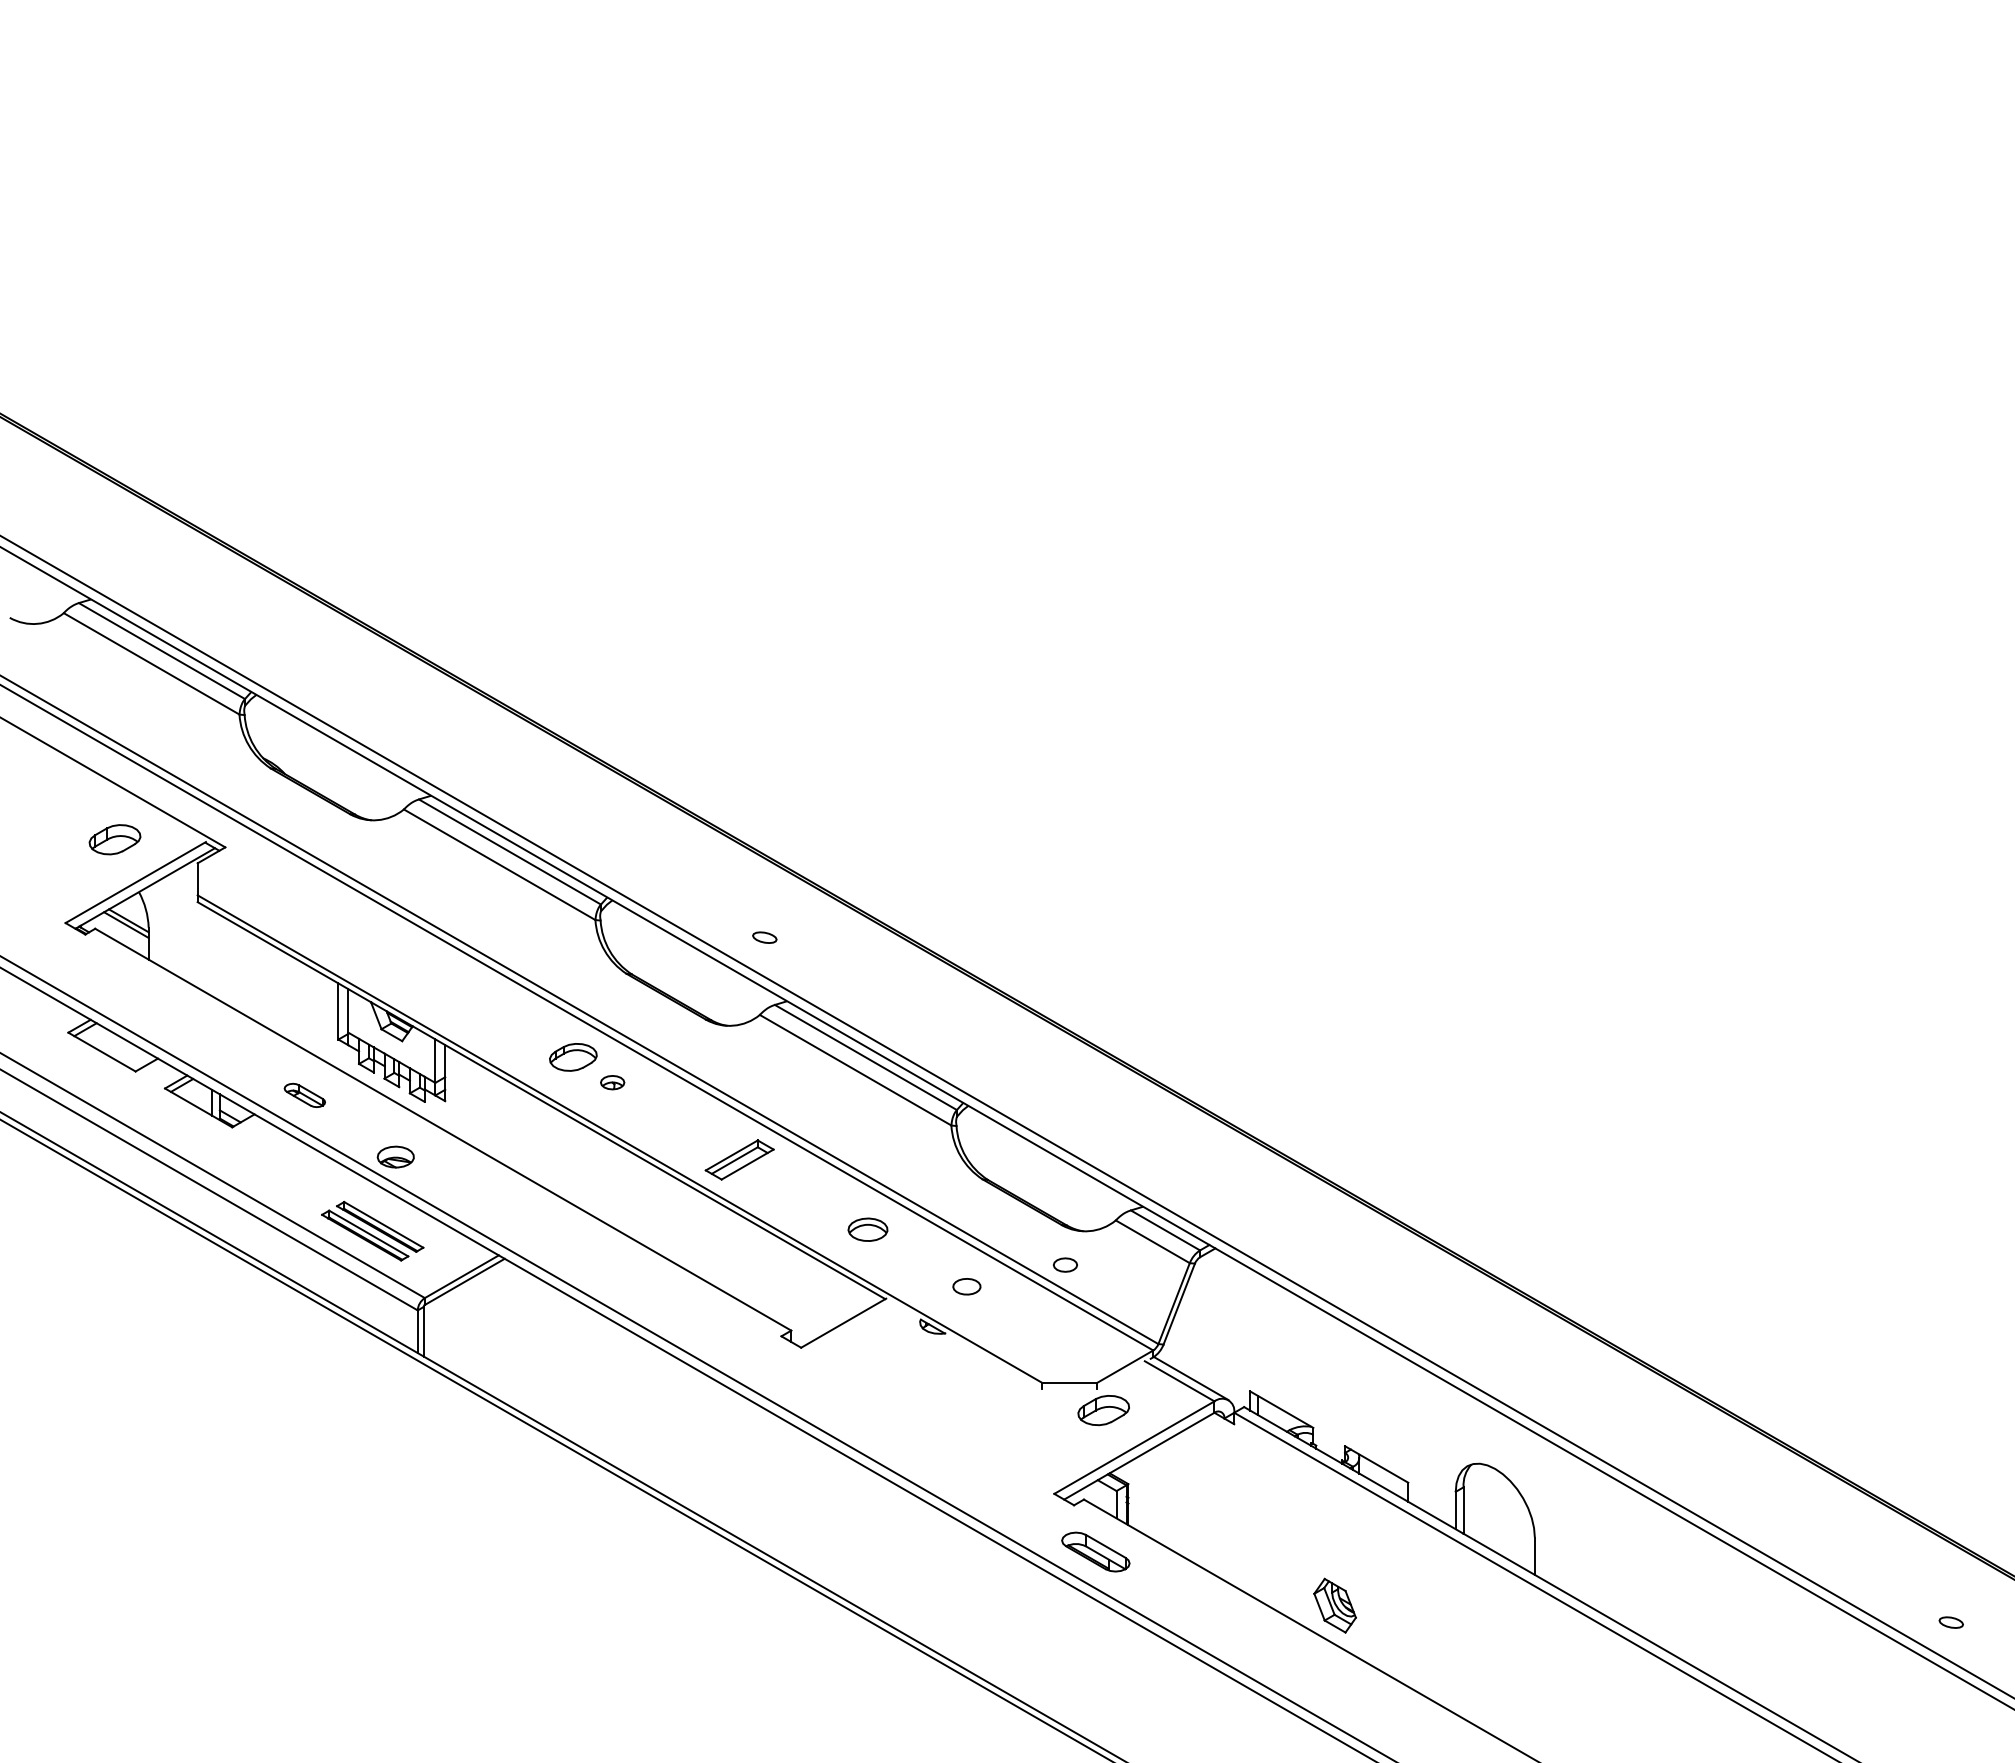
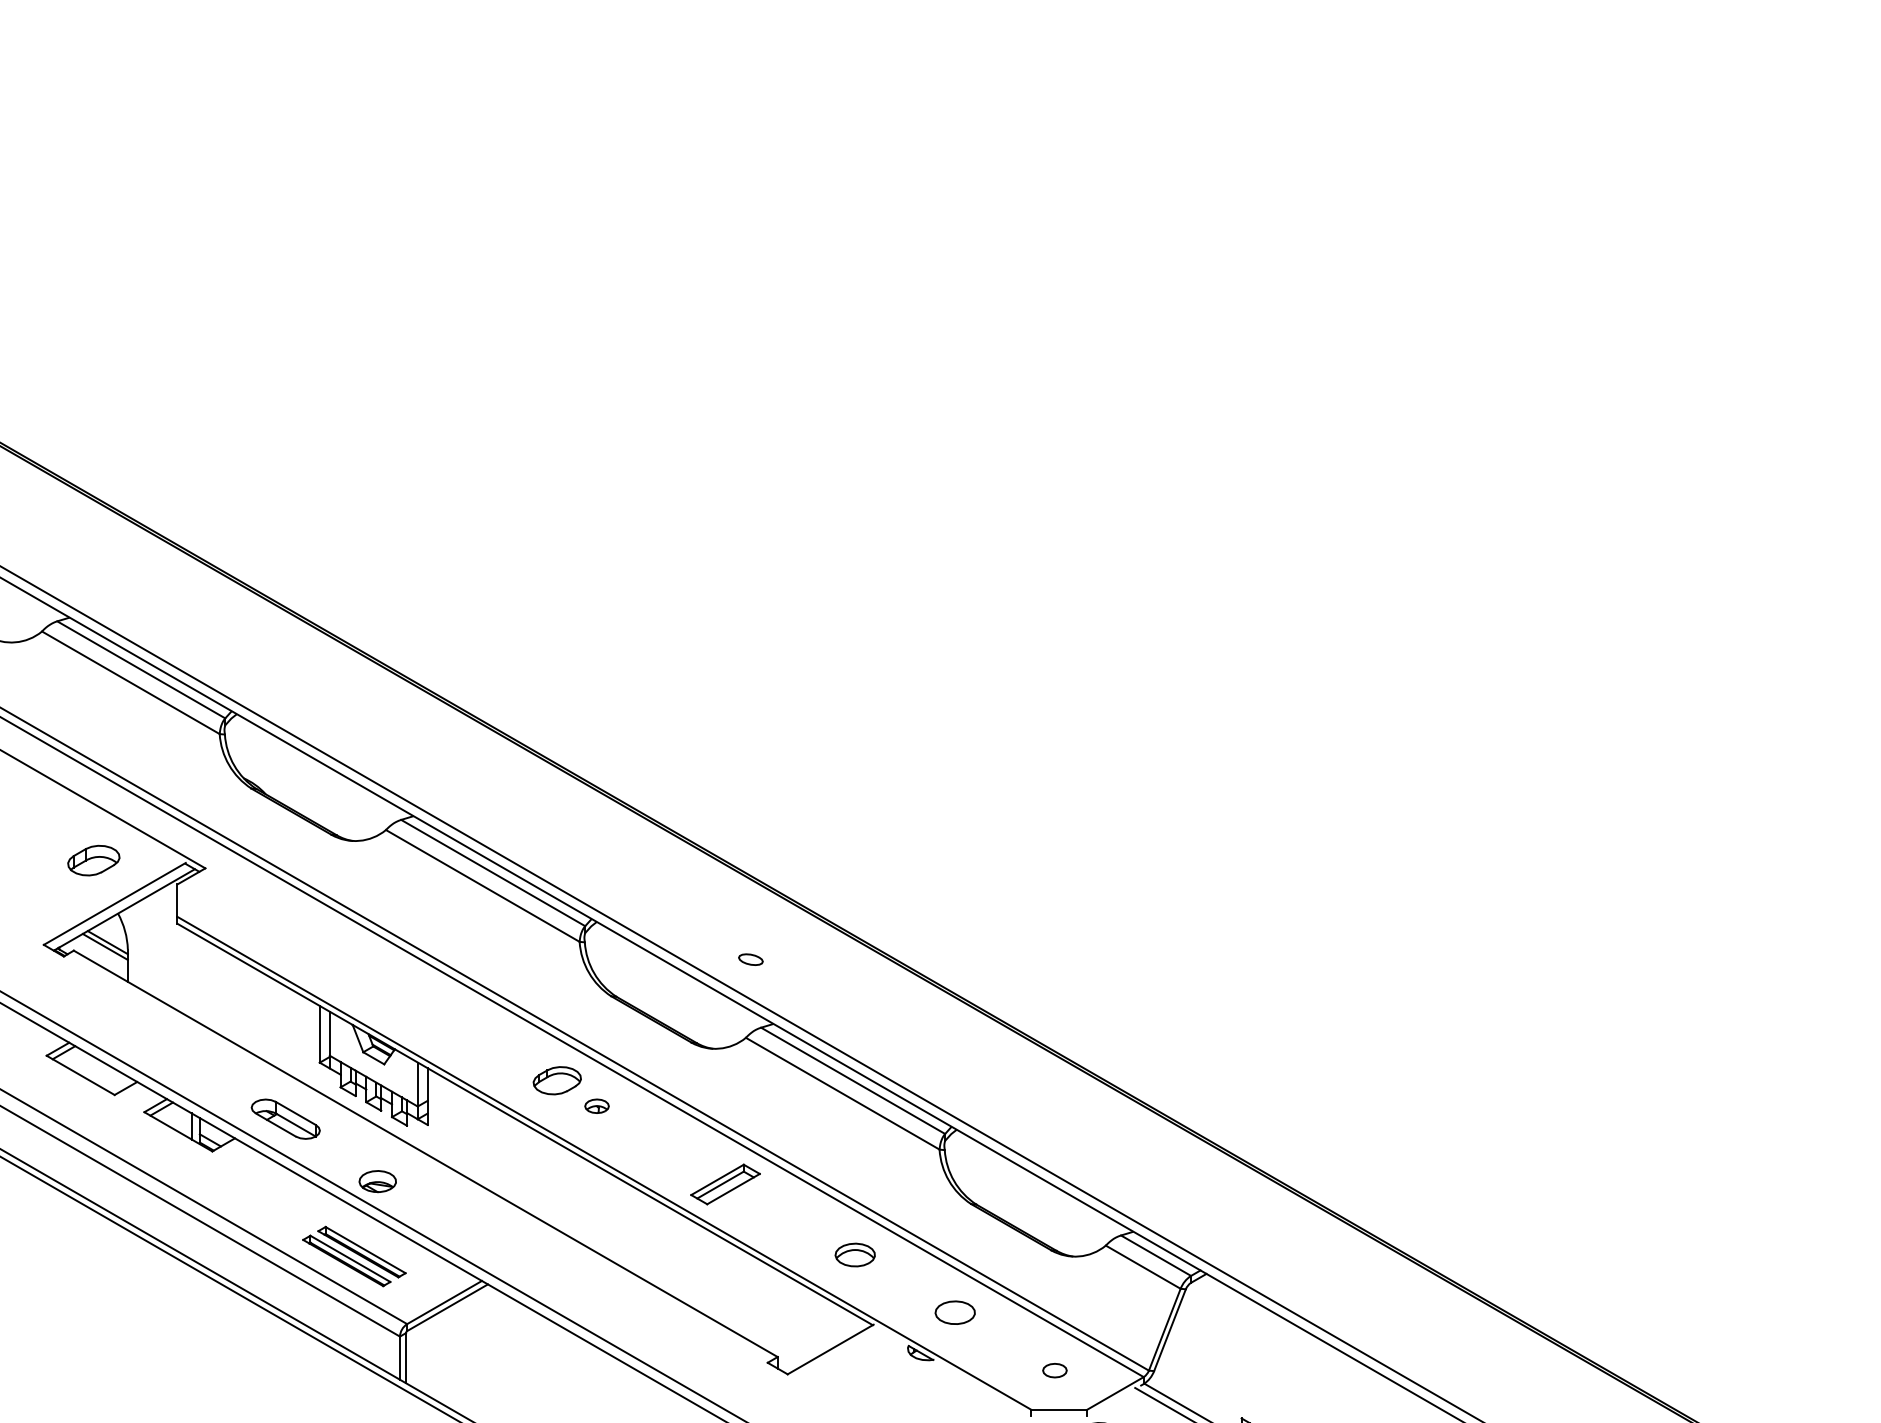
part: (304, 1095) -> (285, 1119), size x1.67
part: (1064, 1264) -> (1053, 1370), moved
part: (966, 1286) -> (954, 1312), size x1.43

